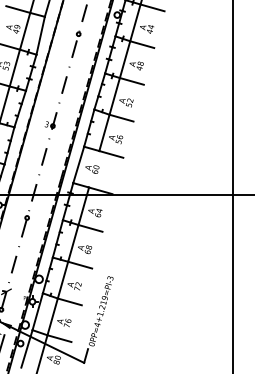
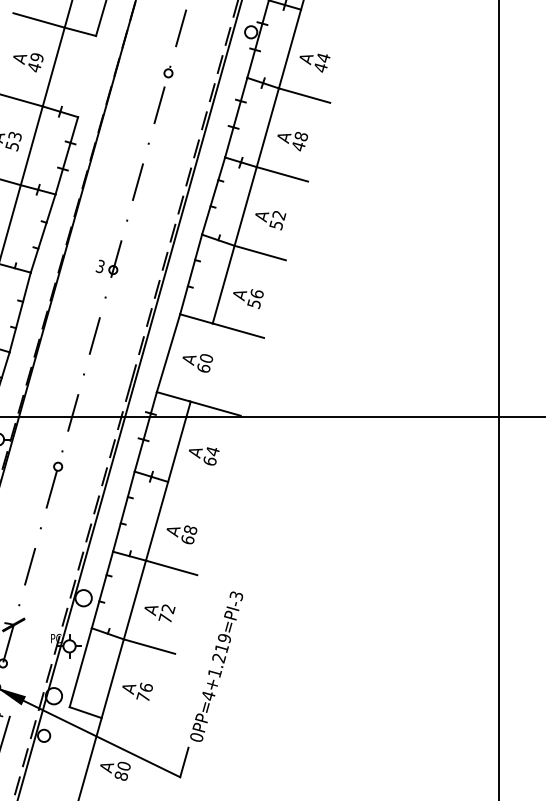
line: (152, 7) -> (326, 16), removed
line: (40, 35) -> (86, 76), removed
line: (90, 228) -> (193, 489), removed
line: (59, 338) -> (127, 724), removed
line: (26, 348) -> (56, 746), removed

